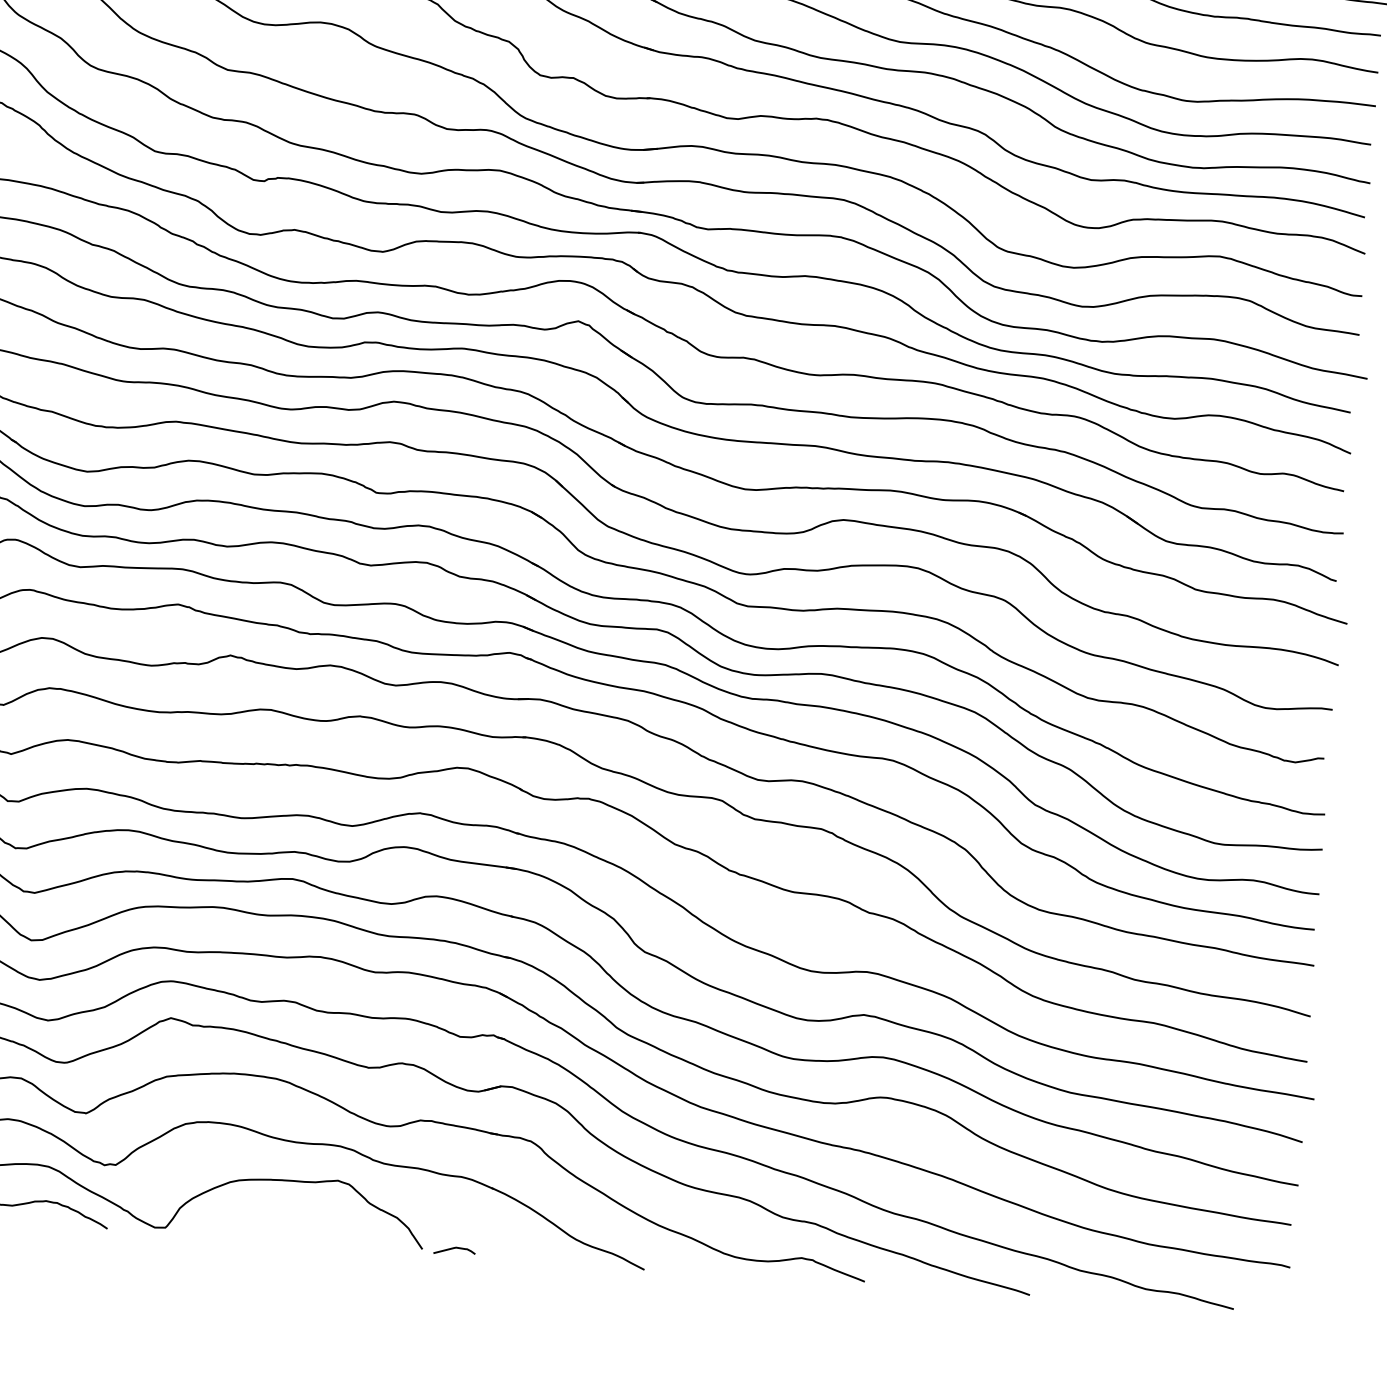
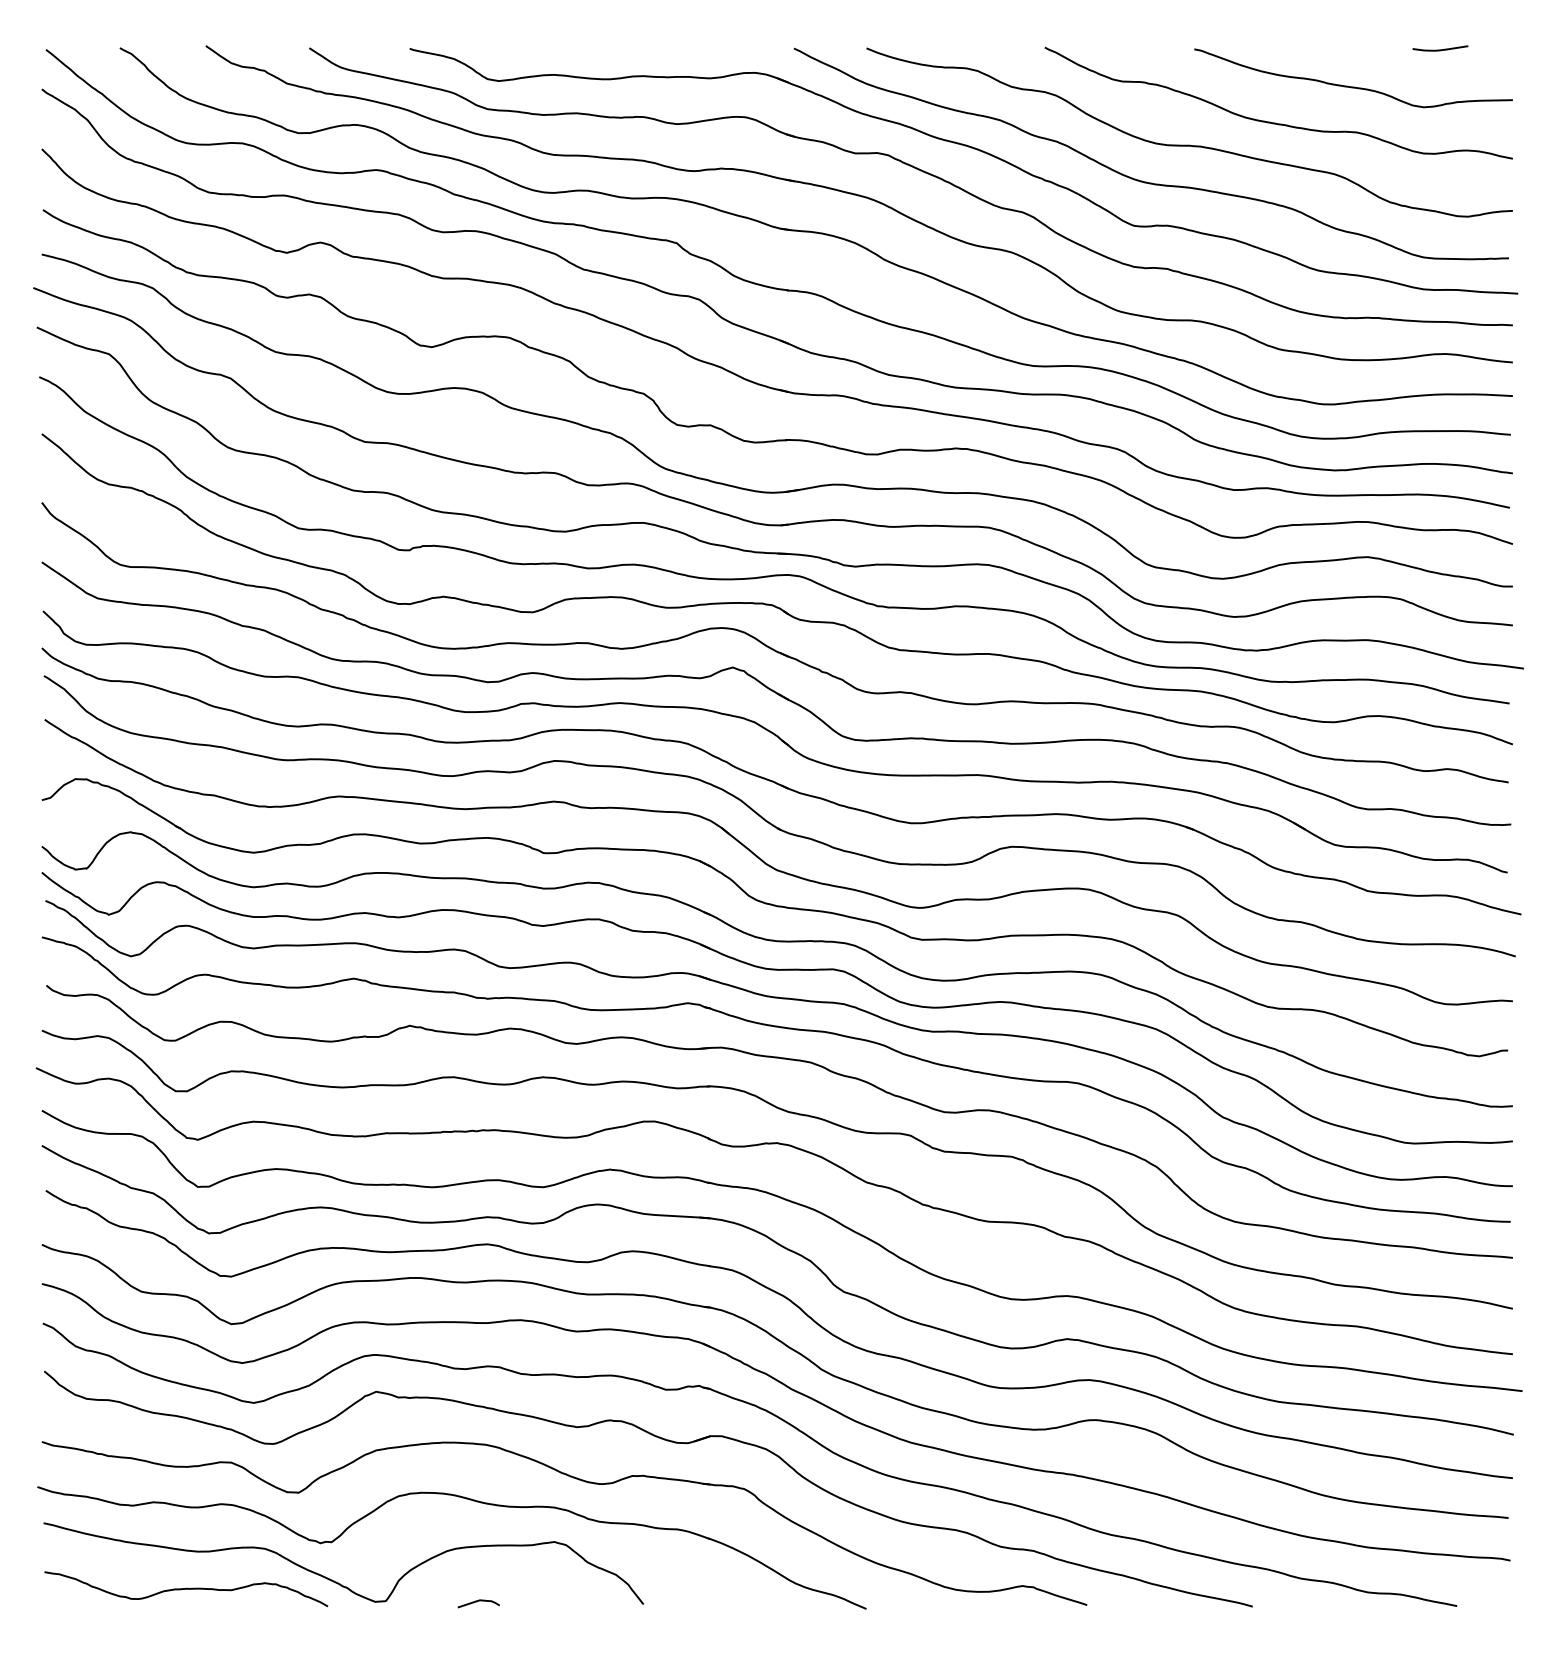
curve: (454, 1248) -> (478, 1601), moved

